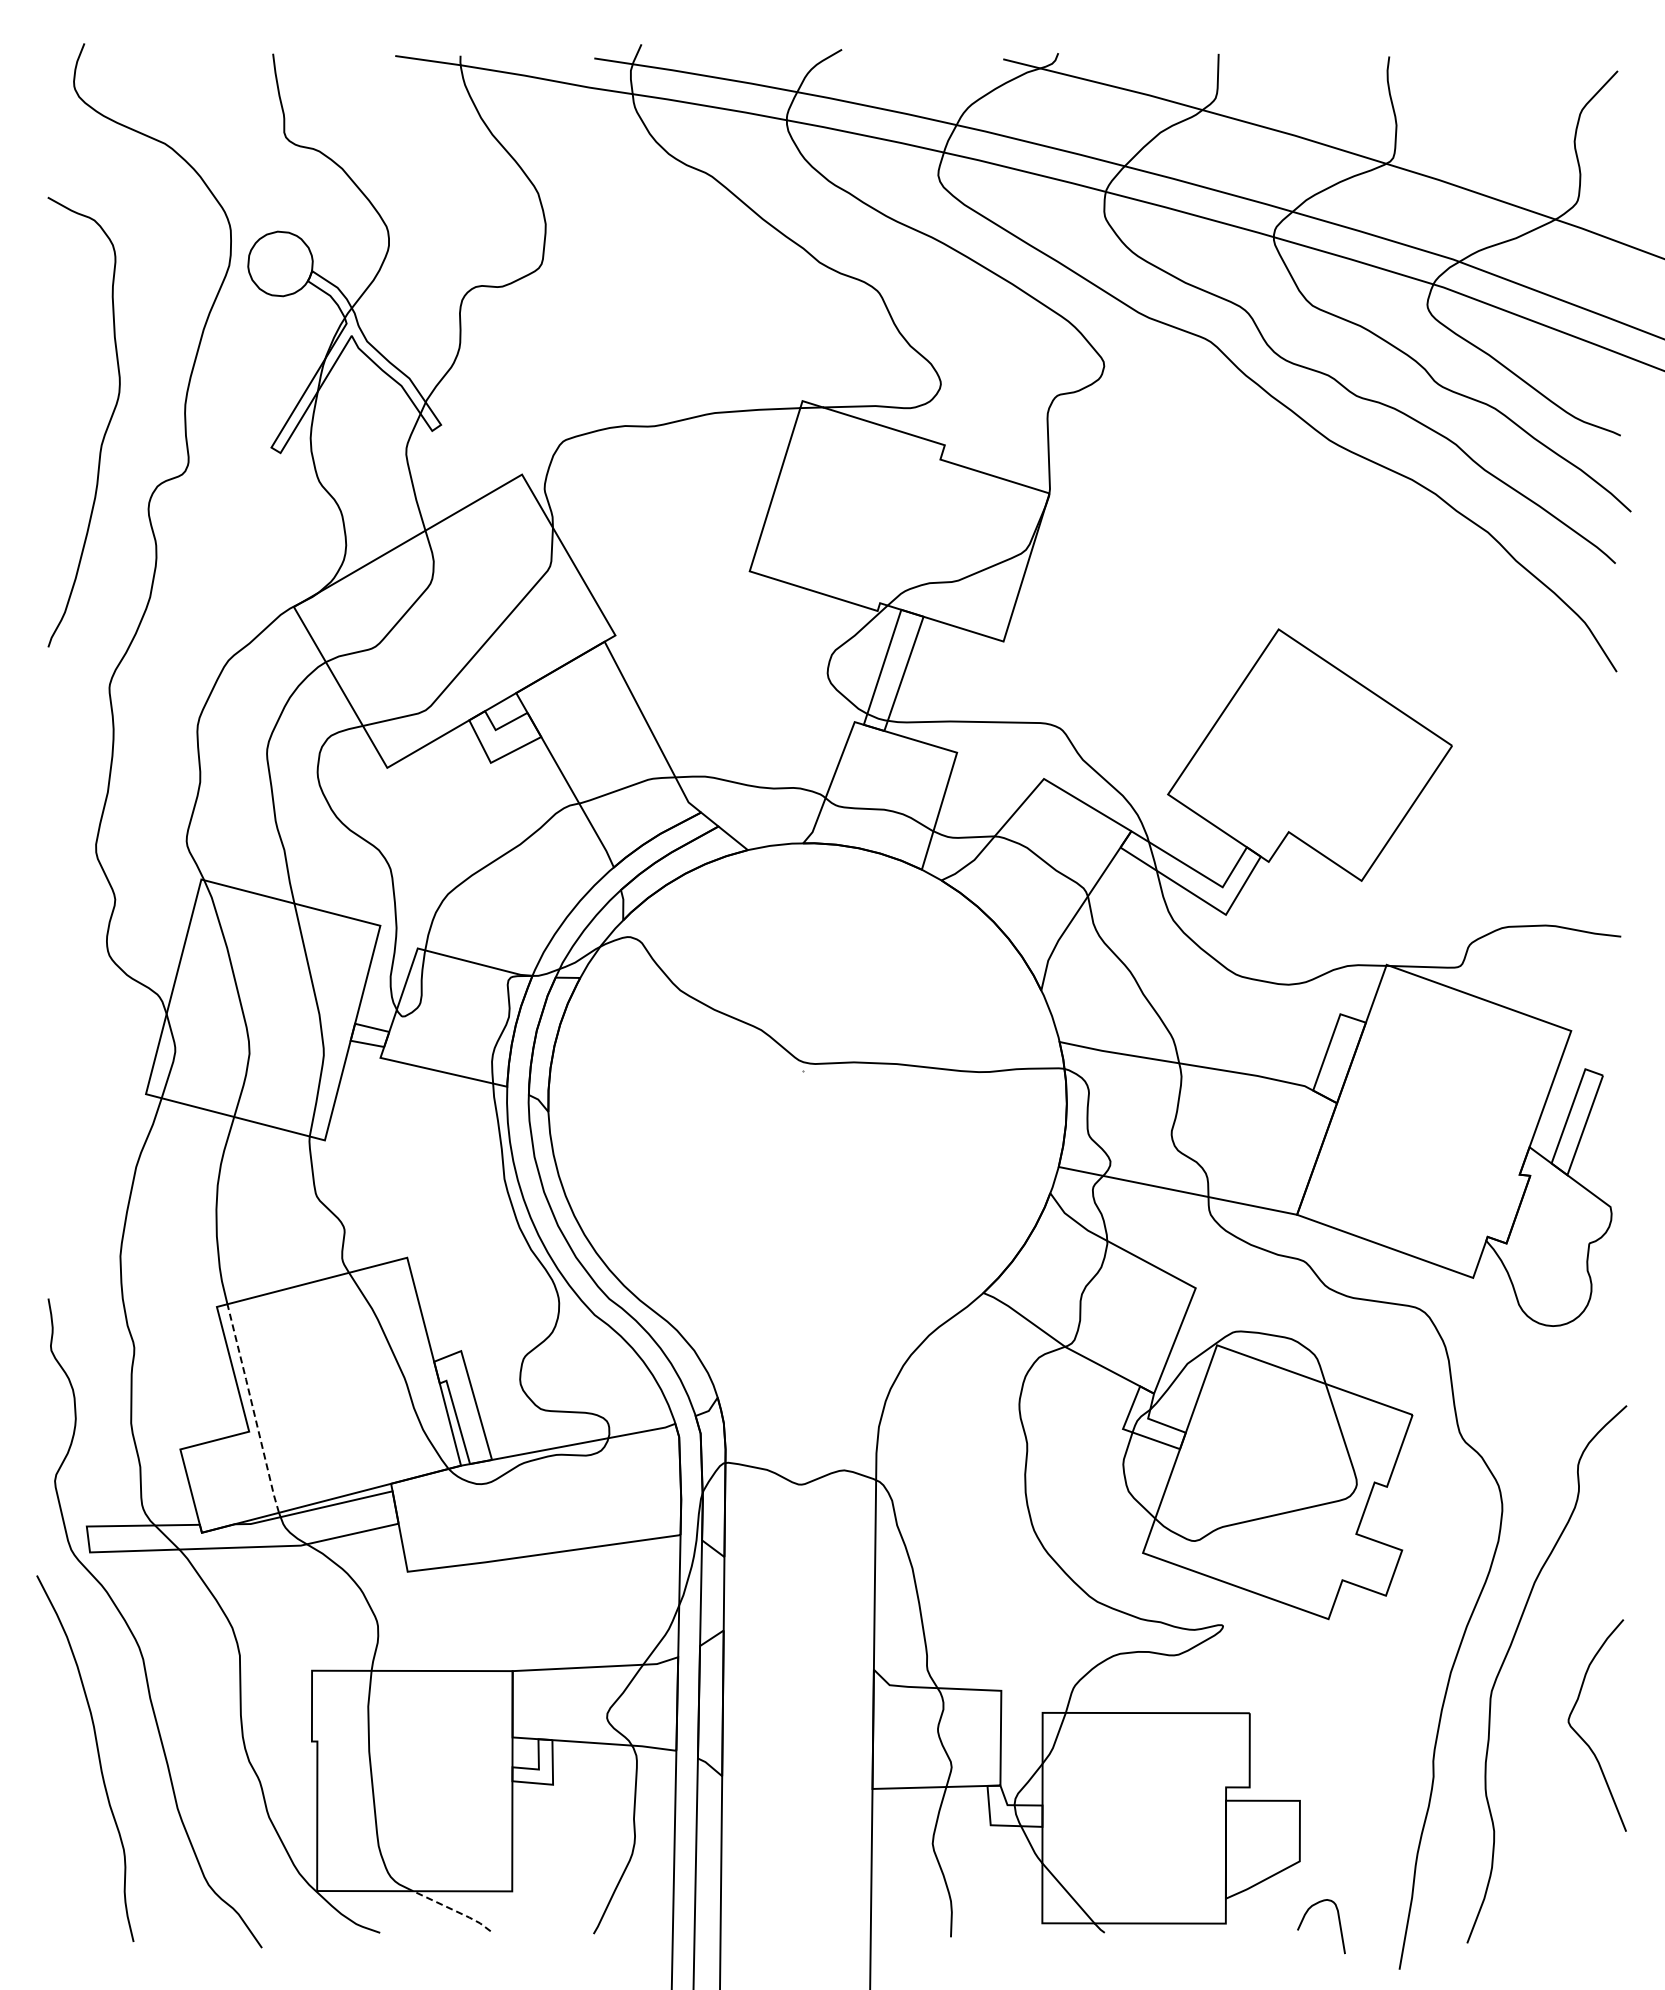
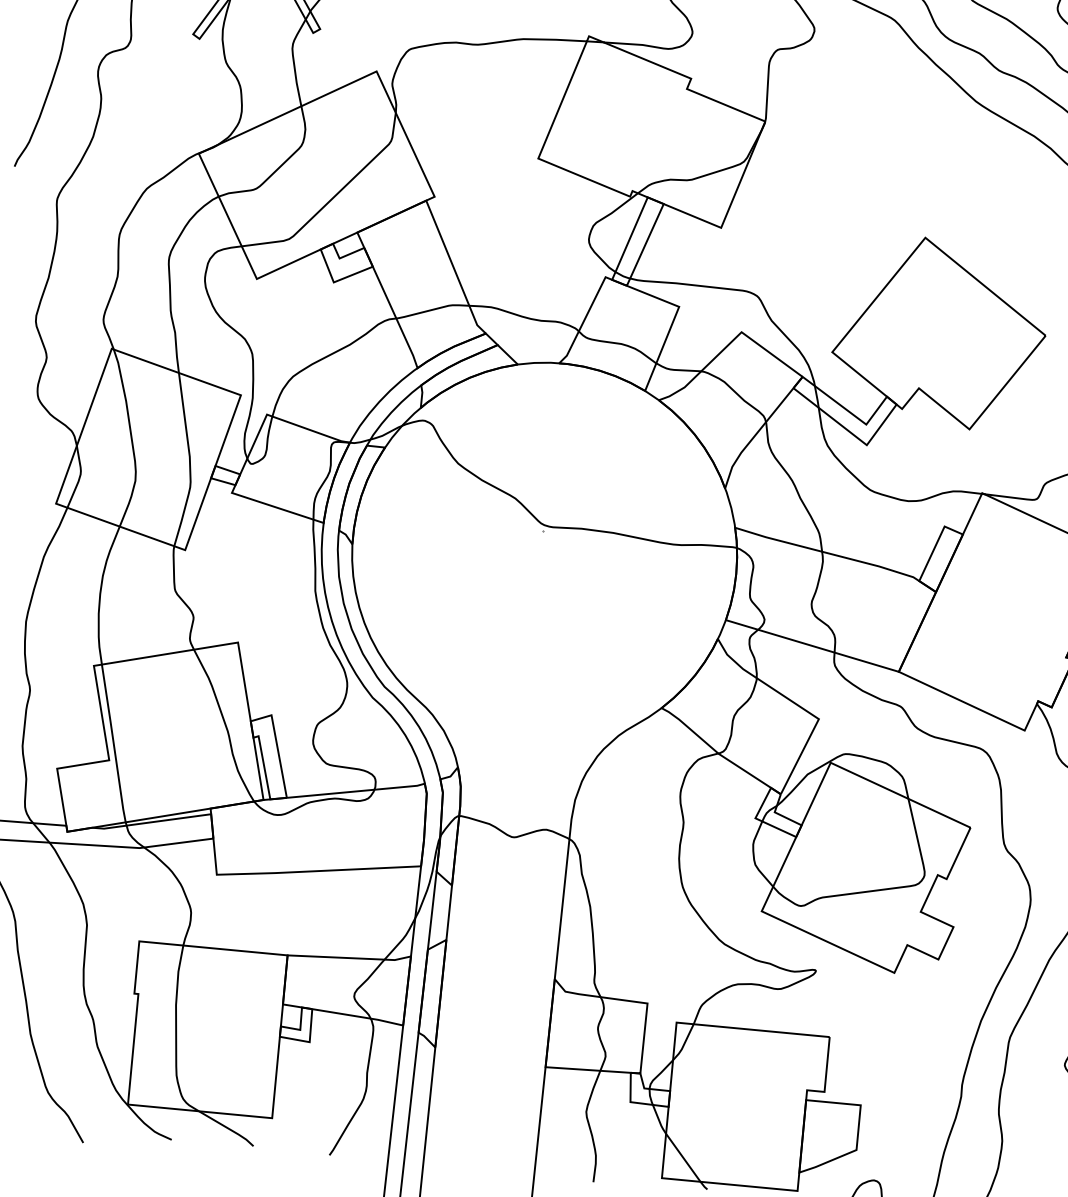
line: (253, 1408) -> (114, 743), dashed -> solid
line: (453, 1910) -> (227, 1128), dashed -> solid

